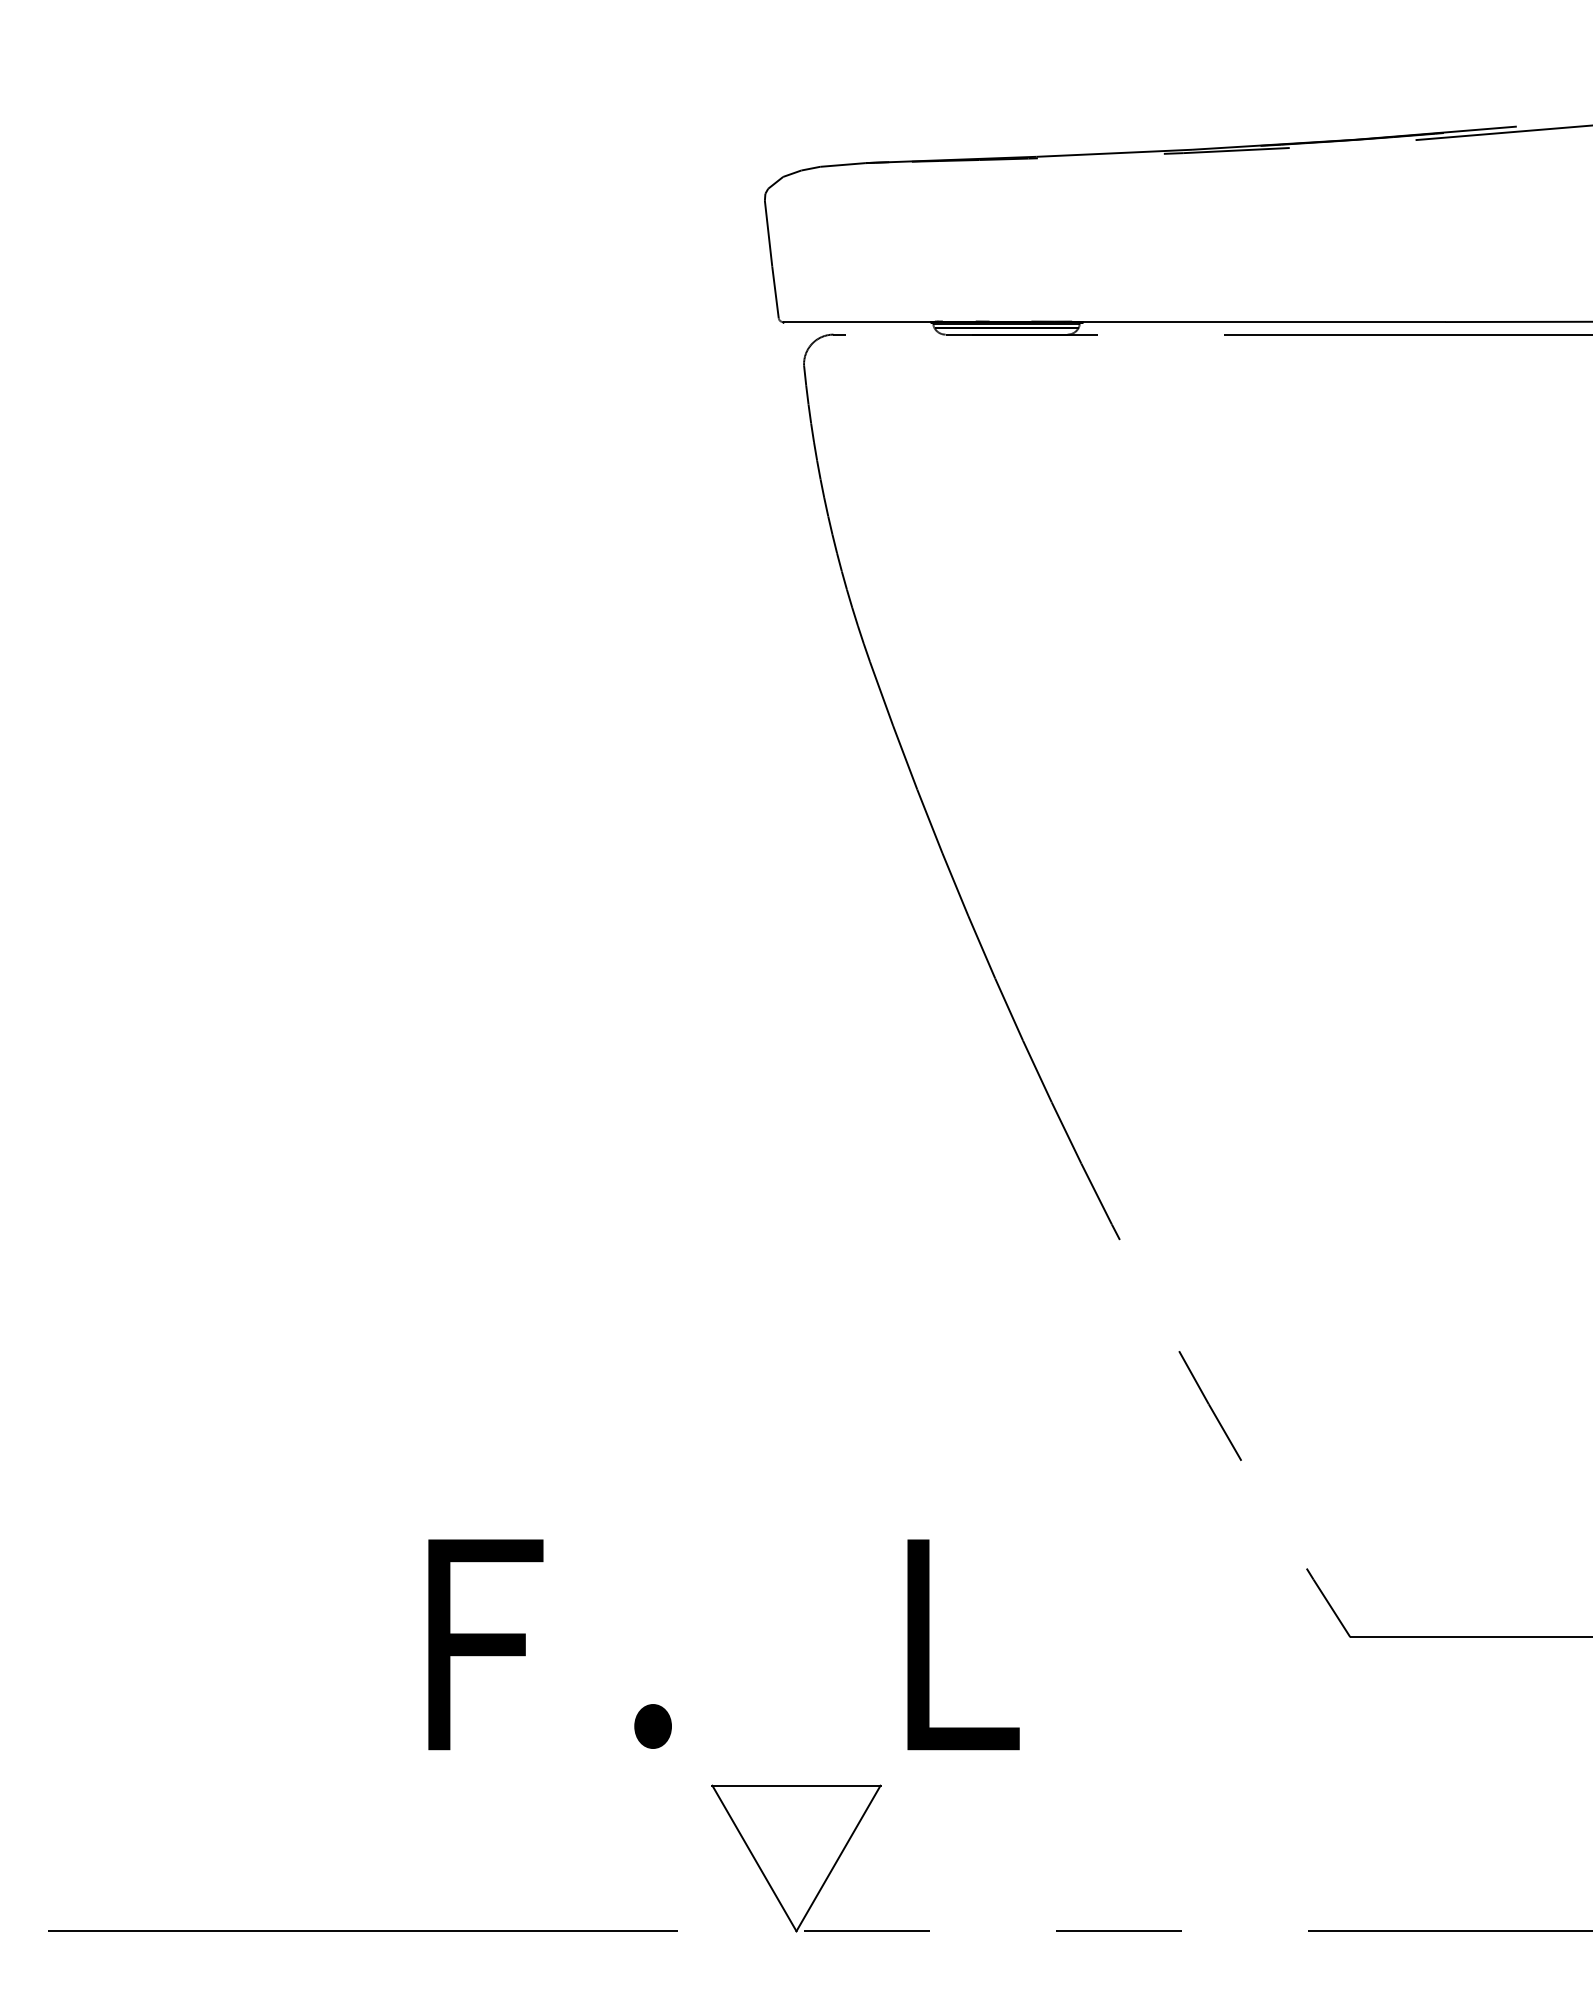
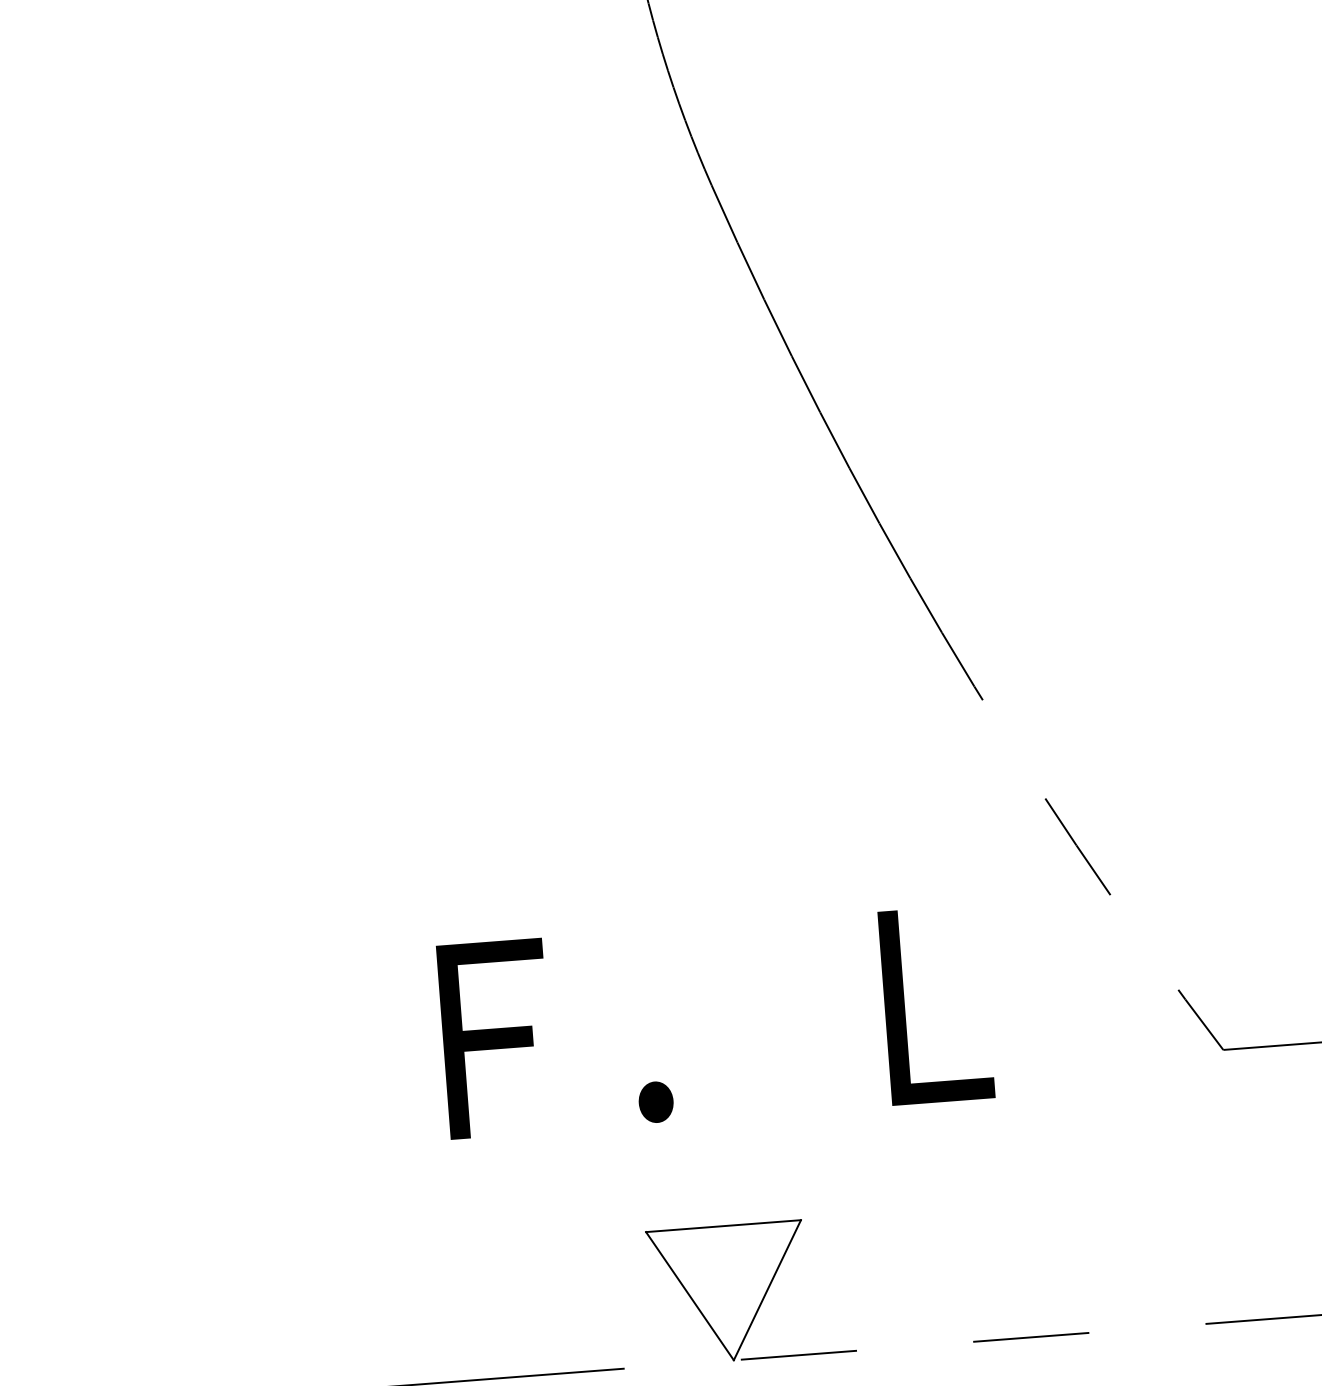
text: (723, 1644) -> (715, 1021), moved

